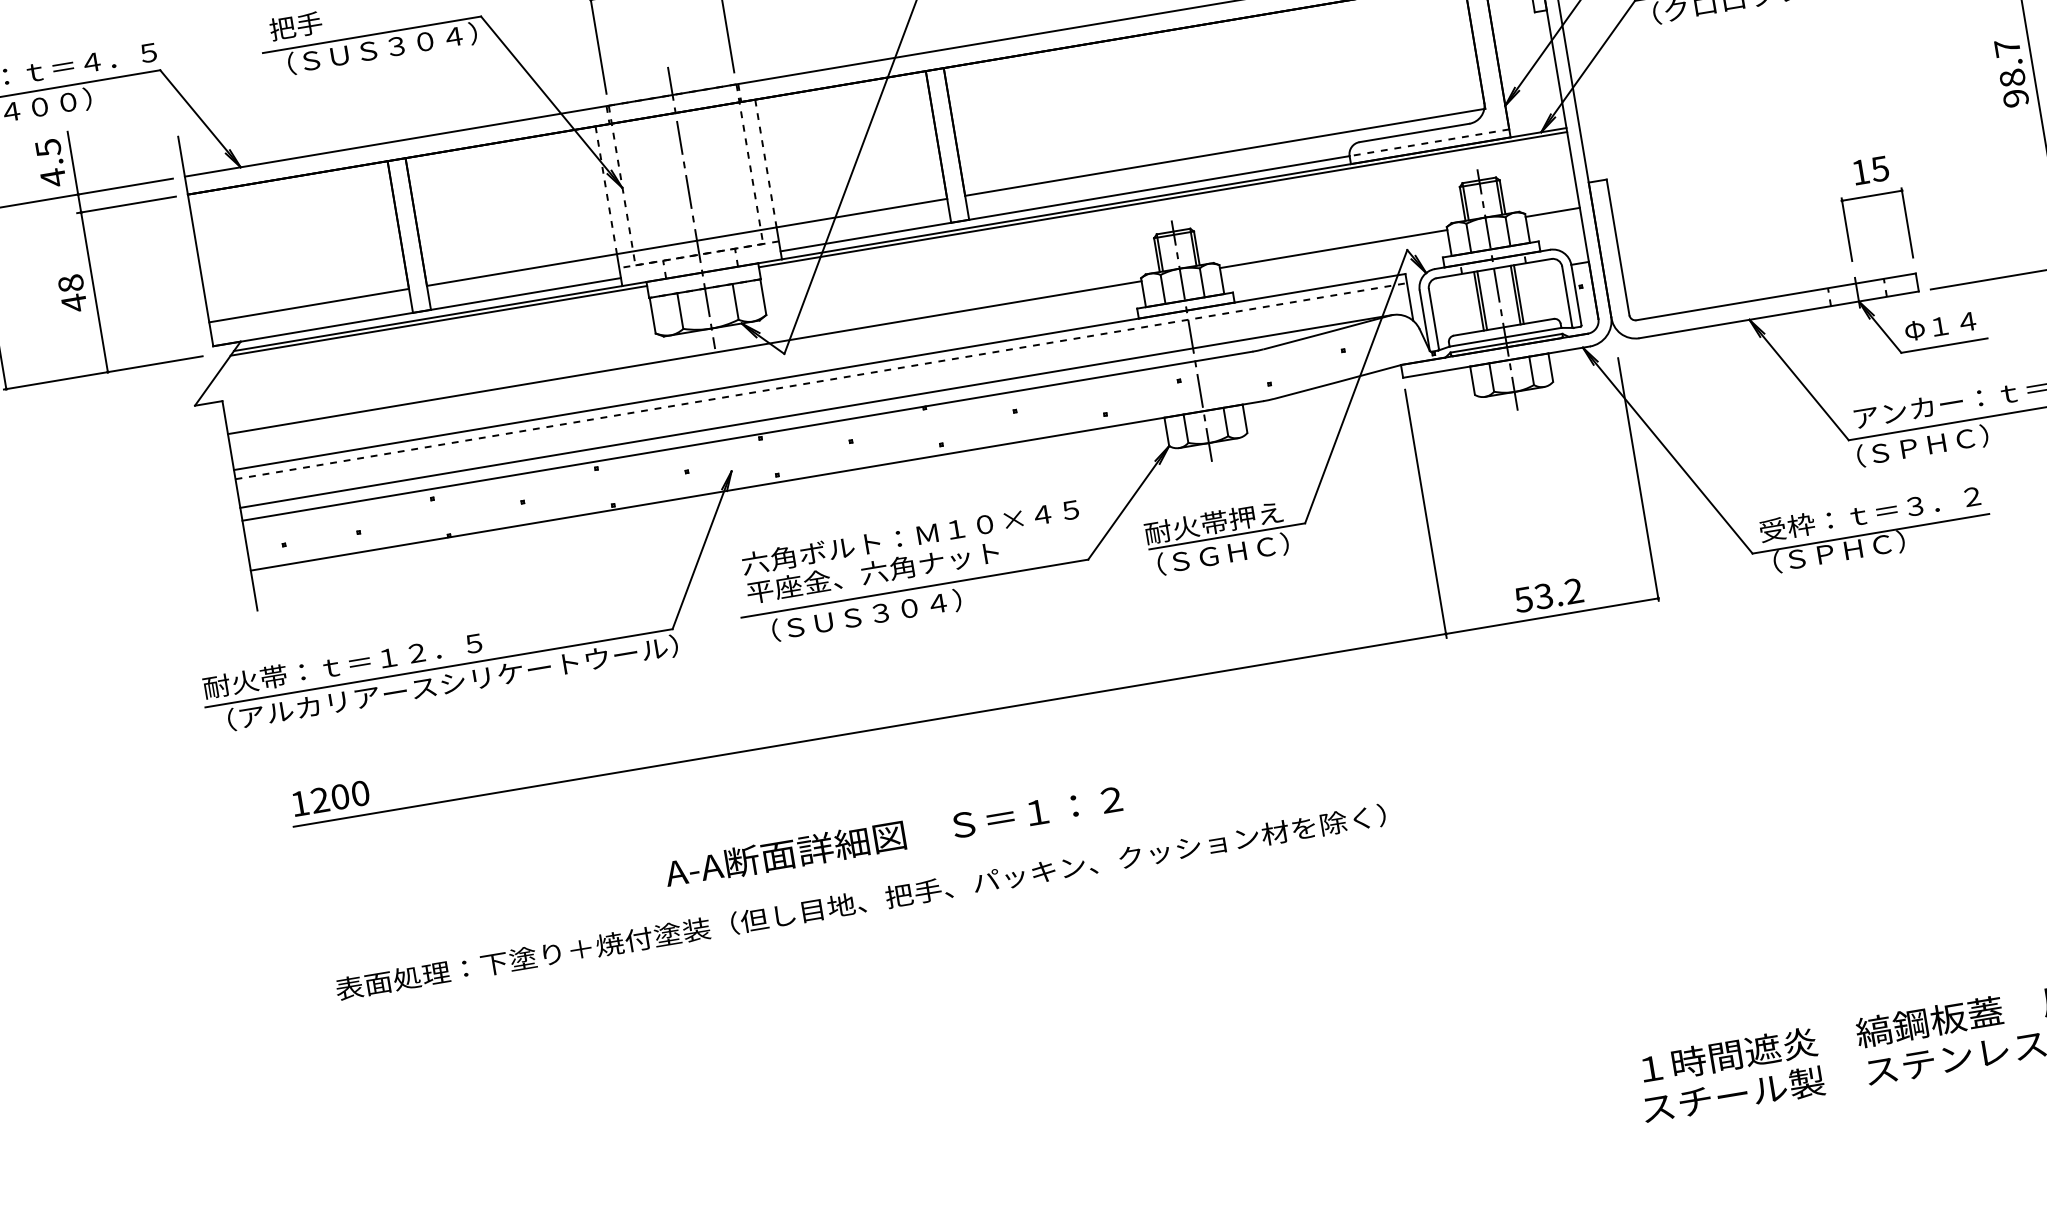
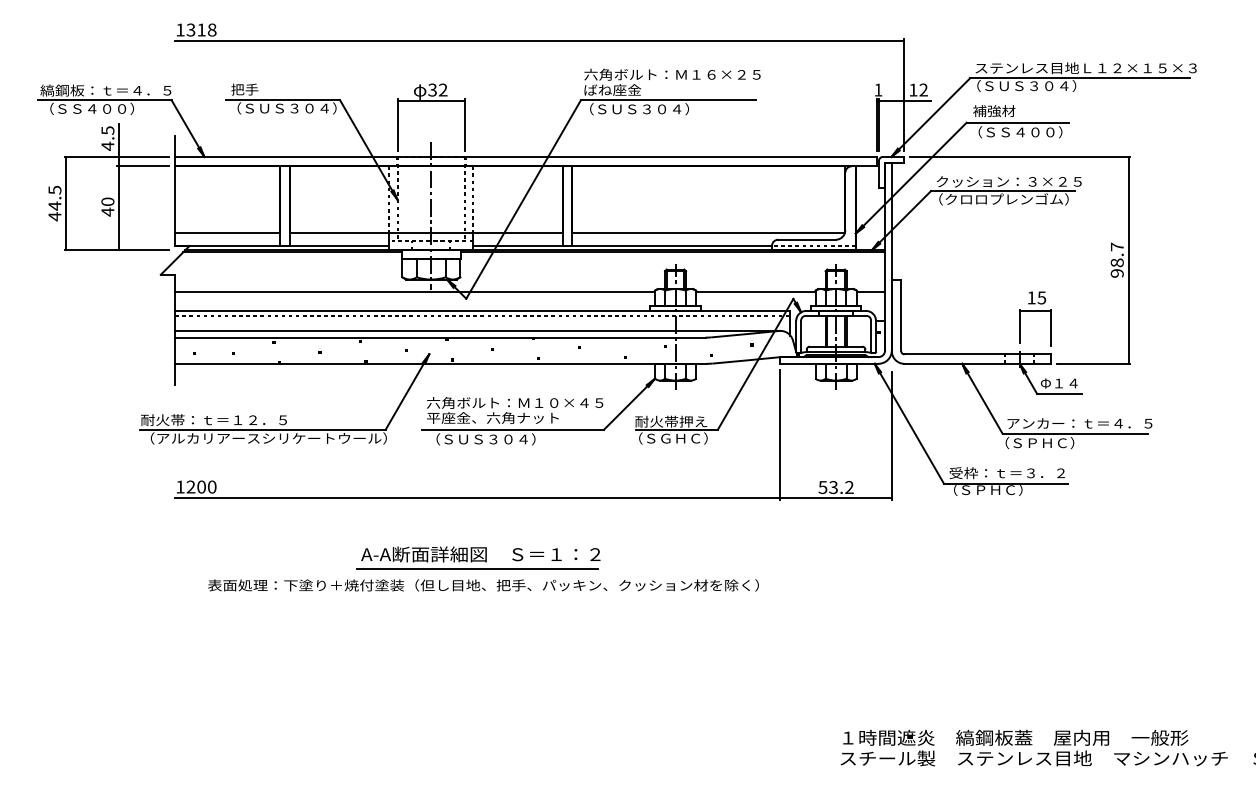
text: (72, 282) -> (108, 201), 48 -> 40
line: (891, 864) -> (477, 568), added
text: (860, 902) -> (483, 585), moved

